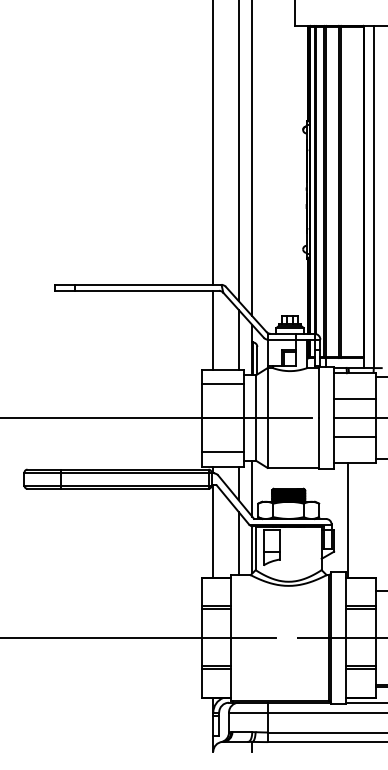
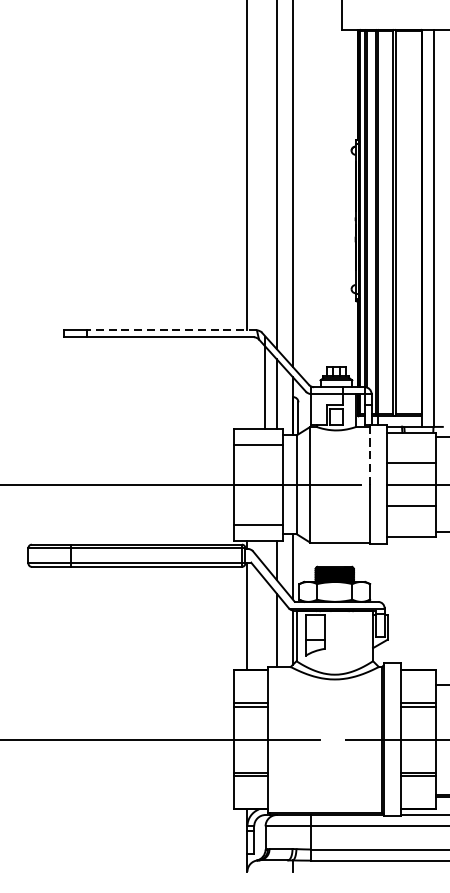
line: (147, 284) -> (171, 329), solid -> dashed
line: (213, 329) -> (265, 382), moved
line: (319, 392) -> (370, 455), solid -> dashed
line: (348, 519) -> (404, 602), removed

